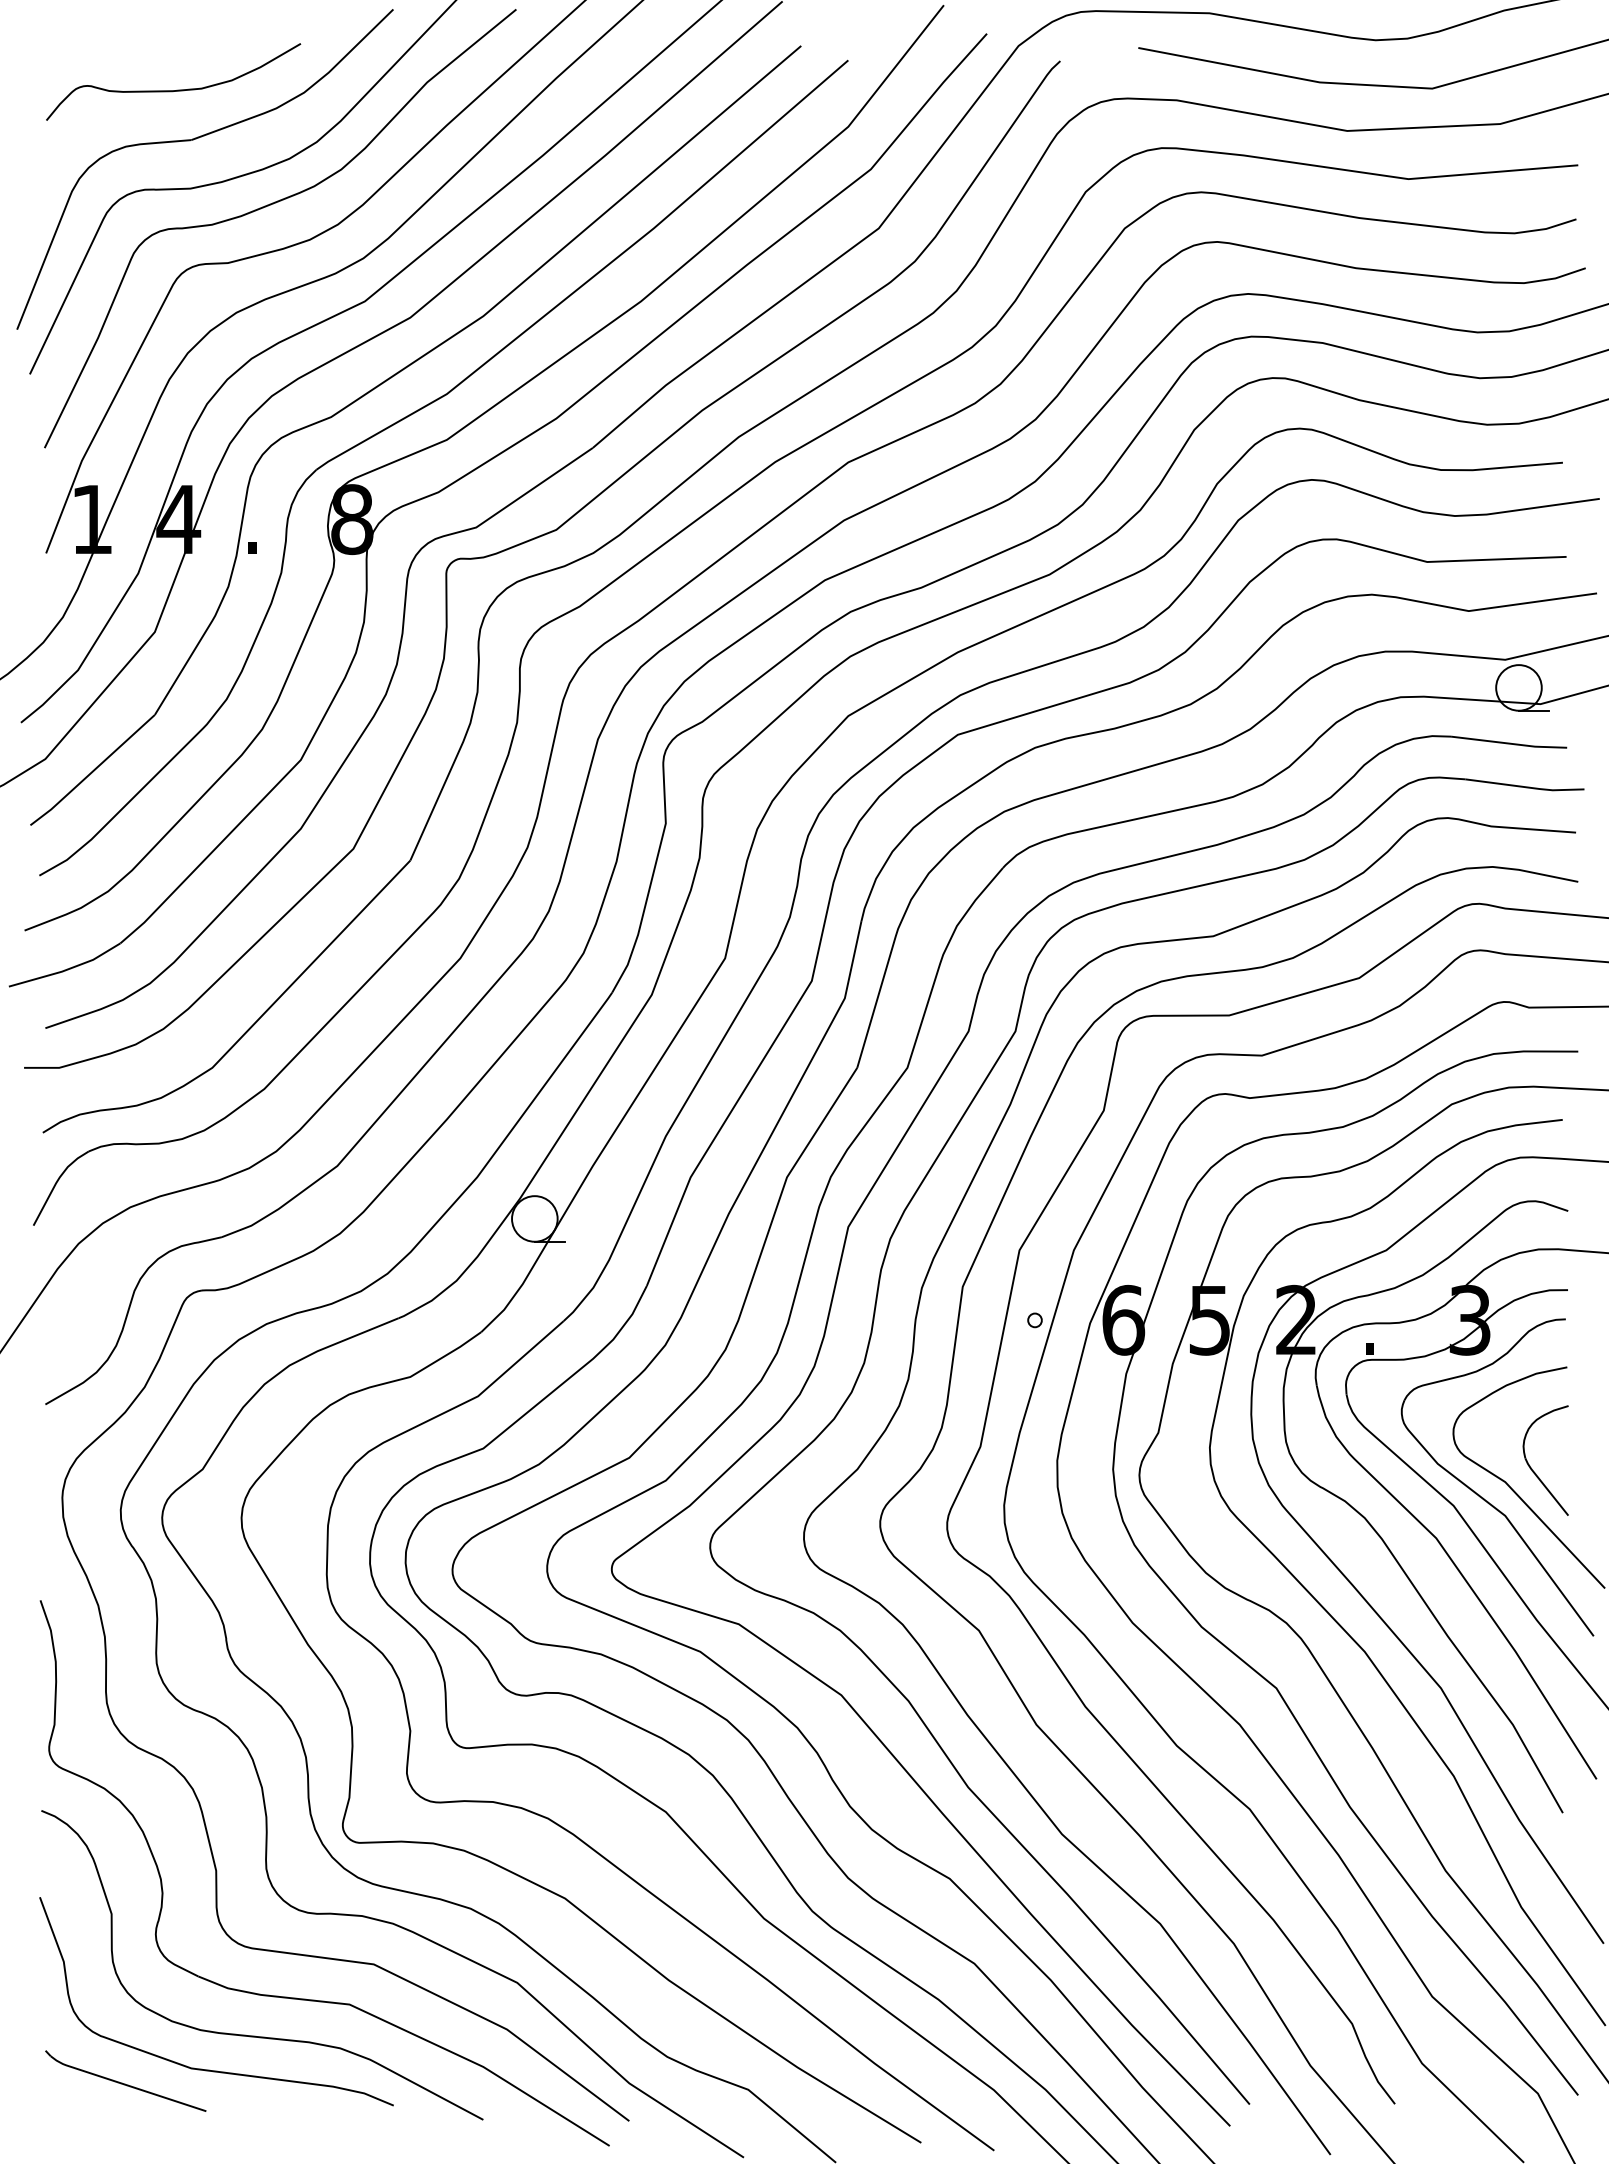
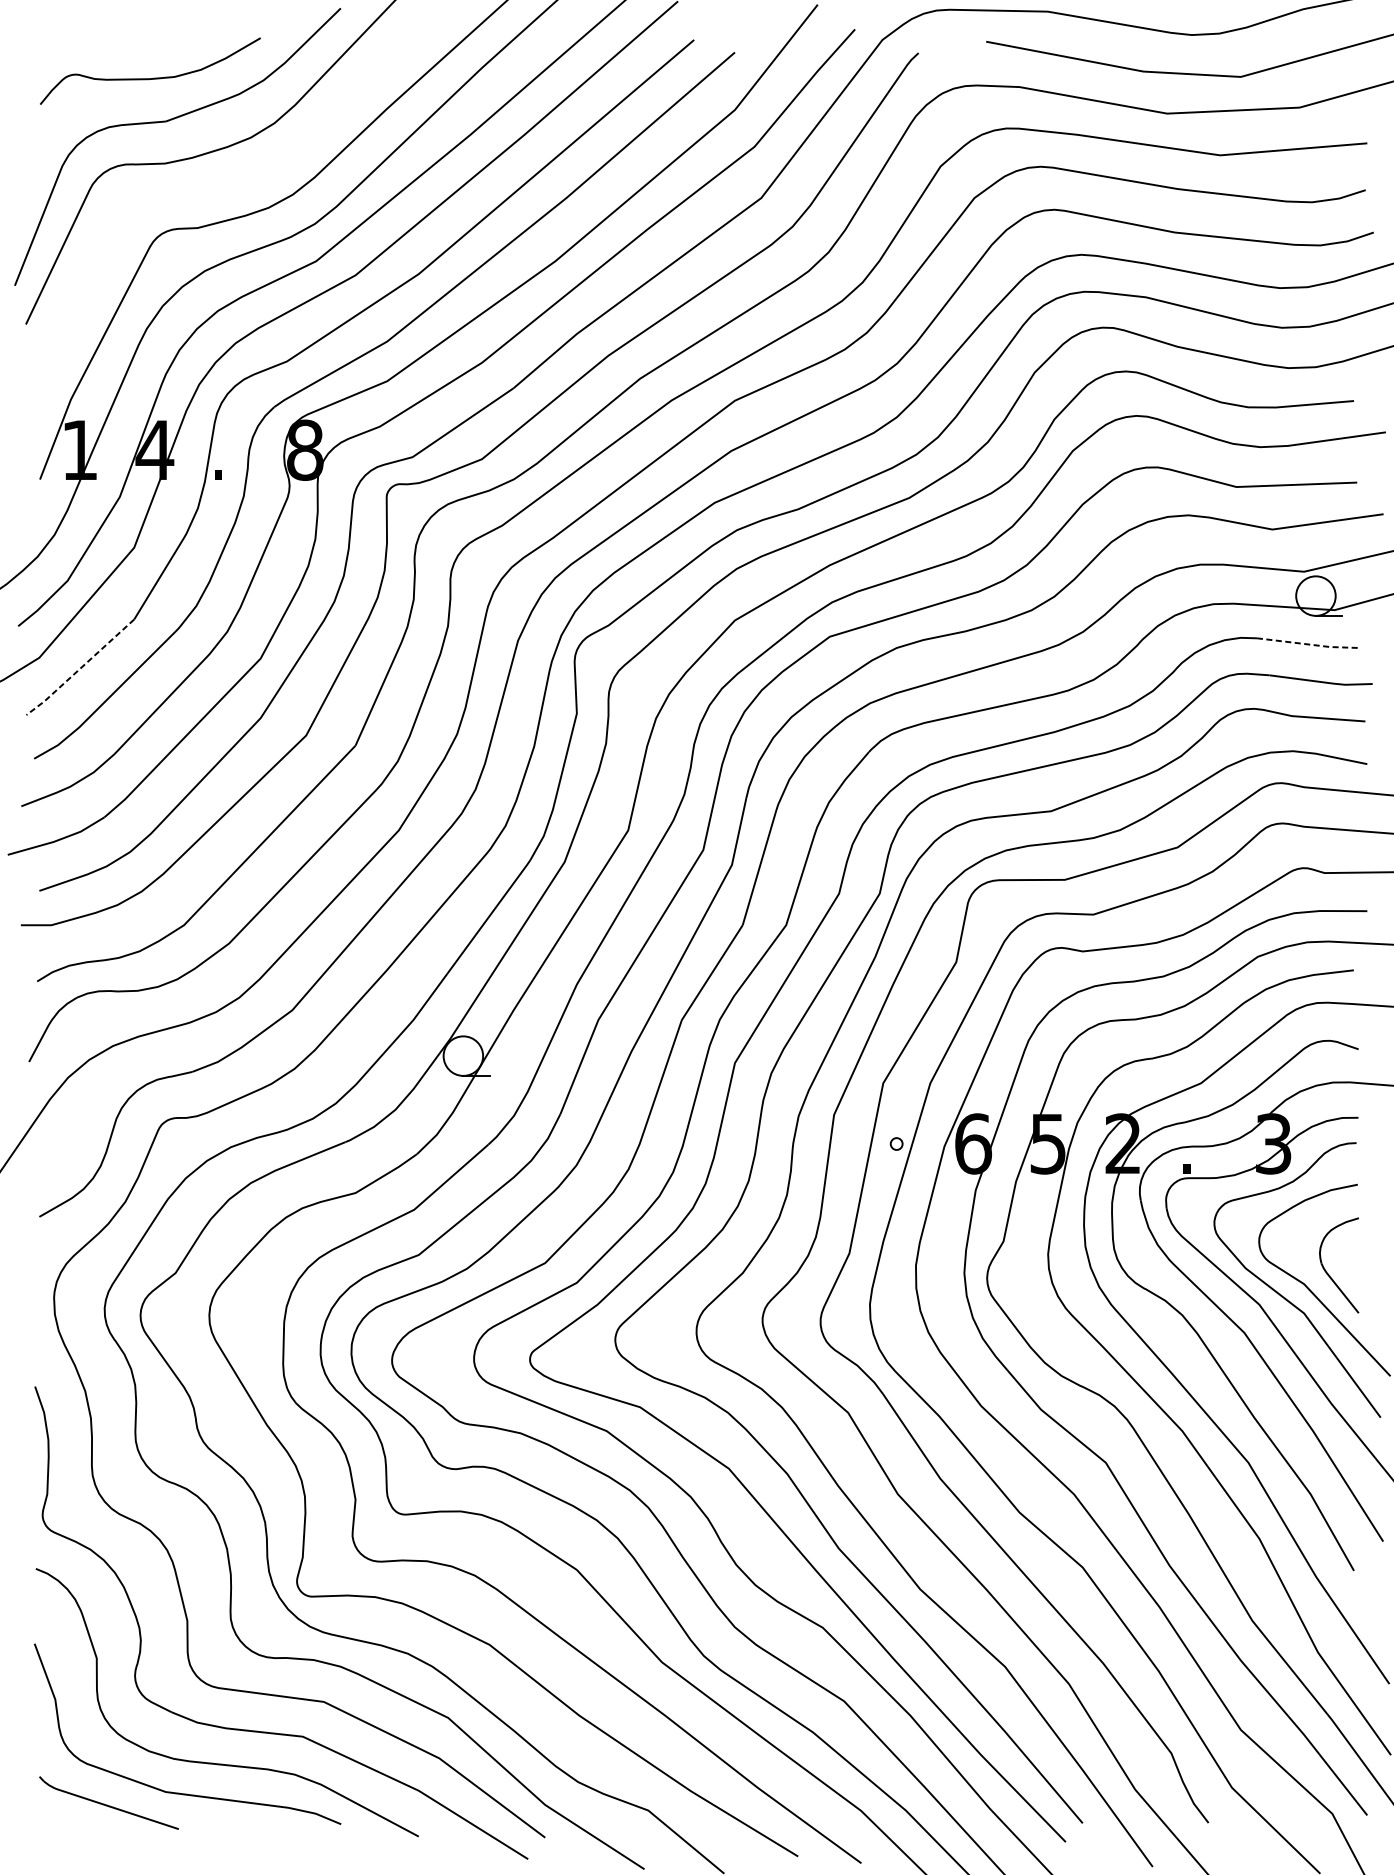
curve: (271, 205) -> (235, 178), removed
line: (1509, 743) -> (1307, 644), solid -> dashed
line: (92, 771) -> (80, 668), solid -> dashed

